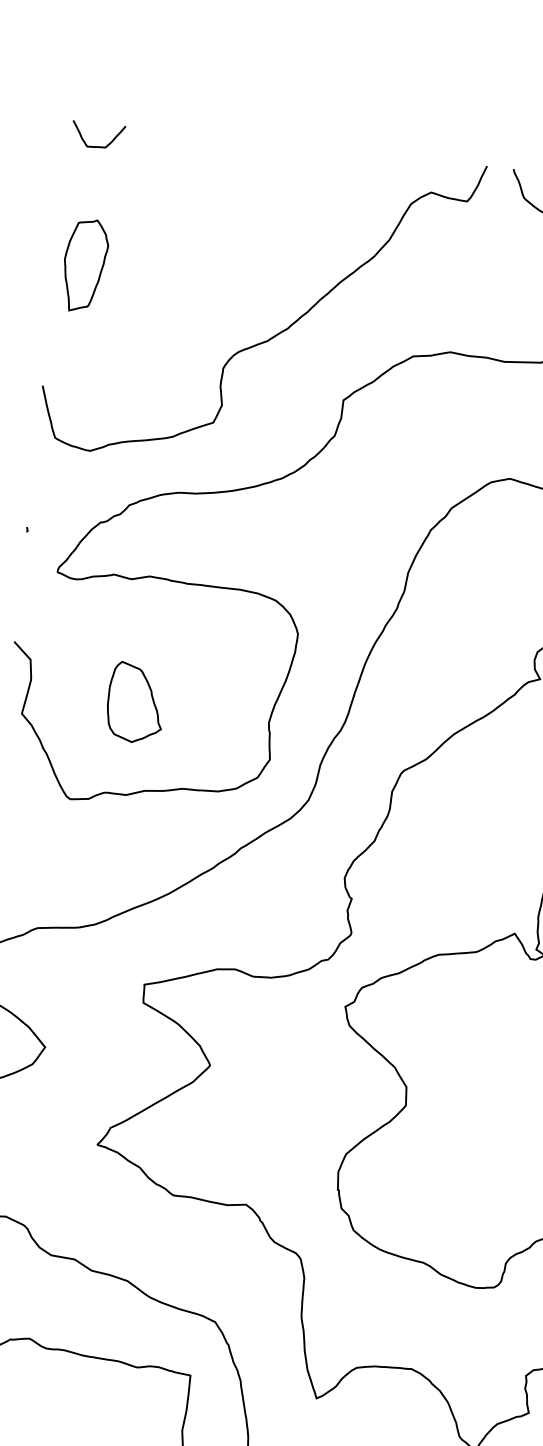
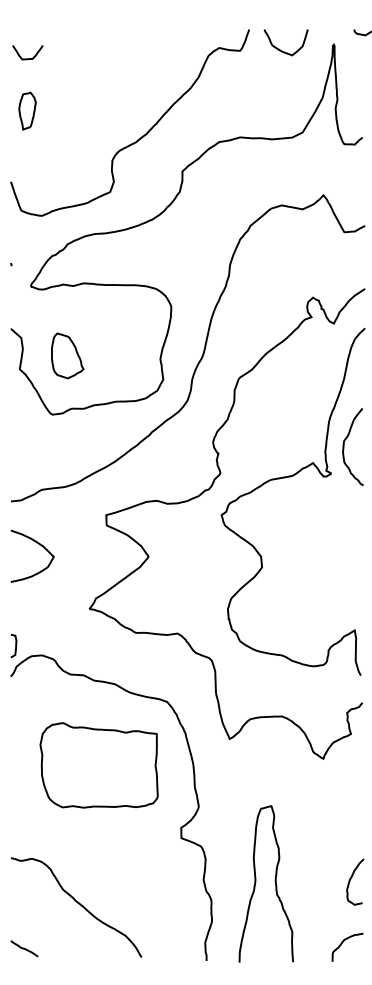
curve: (96, 145) -> (27, 58), moved
part: (85, 264) -> (27, 110), size x0.7
part: (135, 702) -> (67, 355), moved

